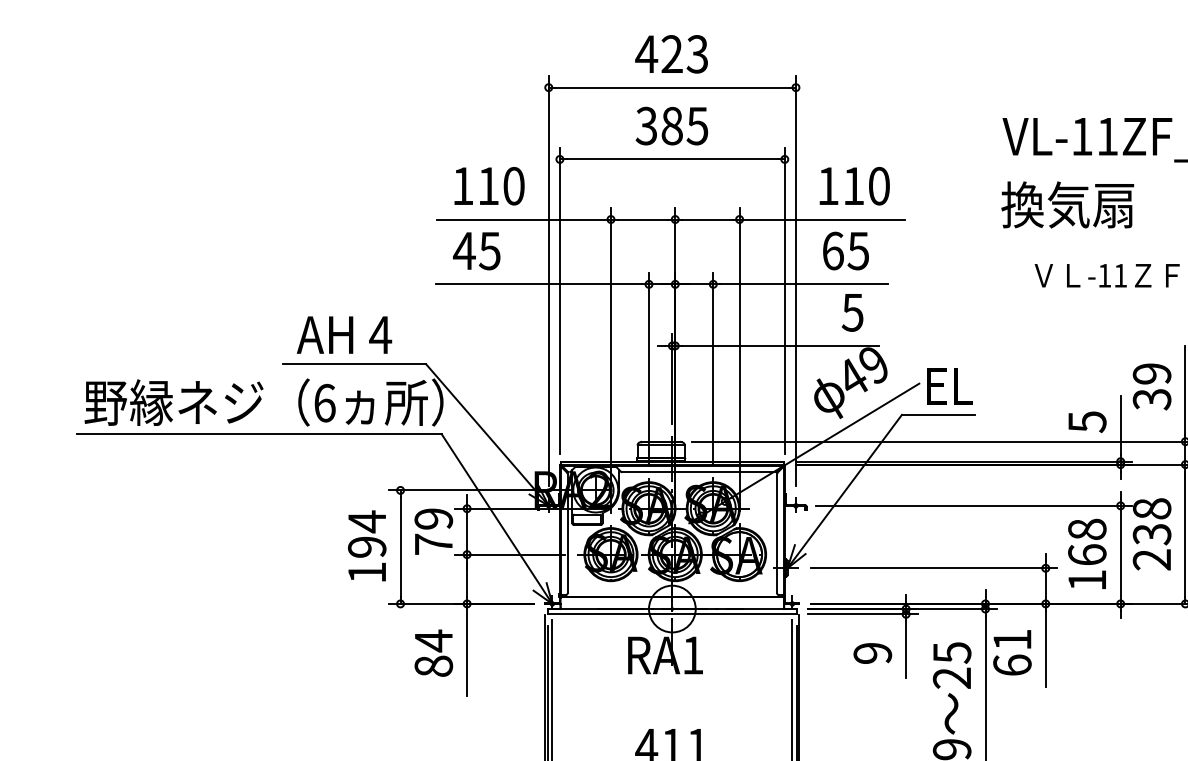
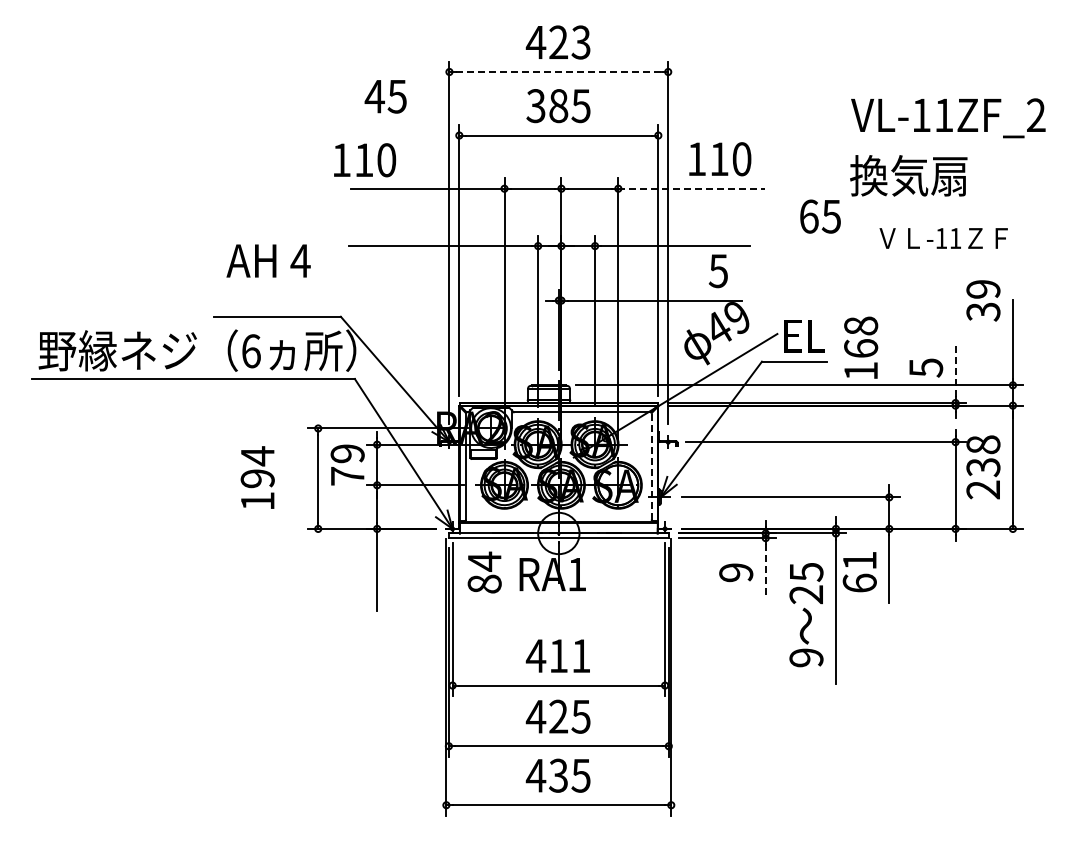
line: (673, 88) -> (559, 72), solid -> dashed
text: (490, 186) -> (365, 160), moved
line: (823, 219) -> (692, 188), solid -> dashed
text: (476, 250) -> (385, 96), moved
text: (845, 250) -> (820, 216), moved
text: (344, 334) -> (268, 260), moved
text: (1152, 386) -> (983, 300), moved
line: (1120, 424) -> (955, 370), solid -> dashed
line: (777, 533) -> (651, 466), solid -> dashed
text: (366, 545) -> (257, 477), moved
text: (1087, 553) -> (861, 347), moved
line: (905, 650) -> (765, 570), solid -> dashed
text: (433, 653) -> (484, 572), moved

